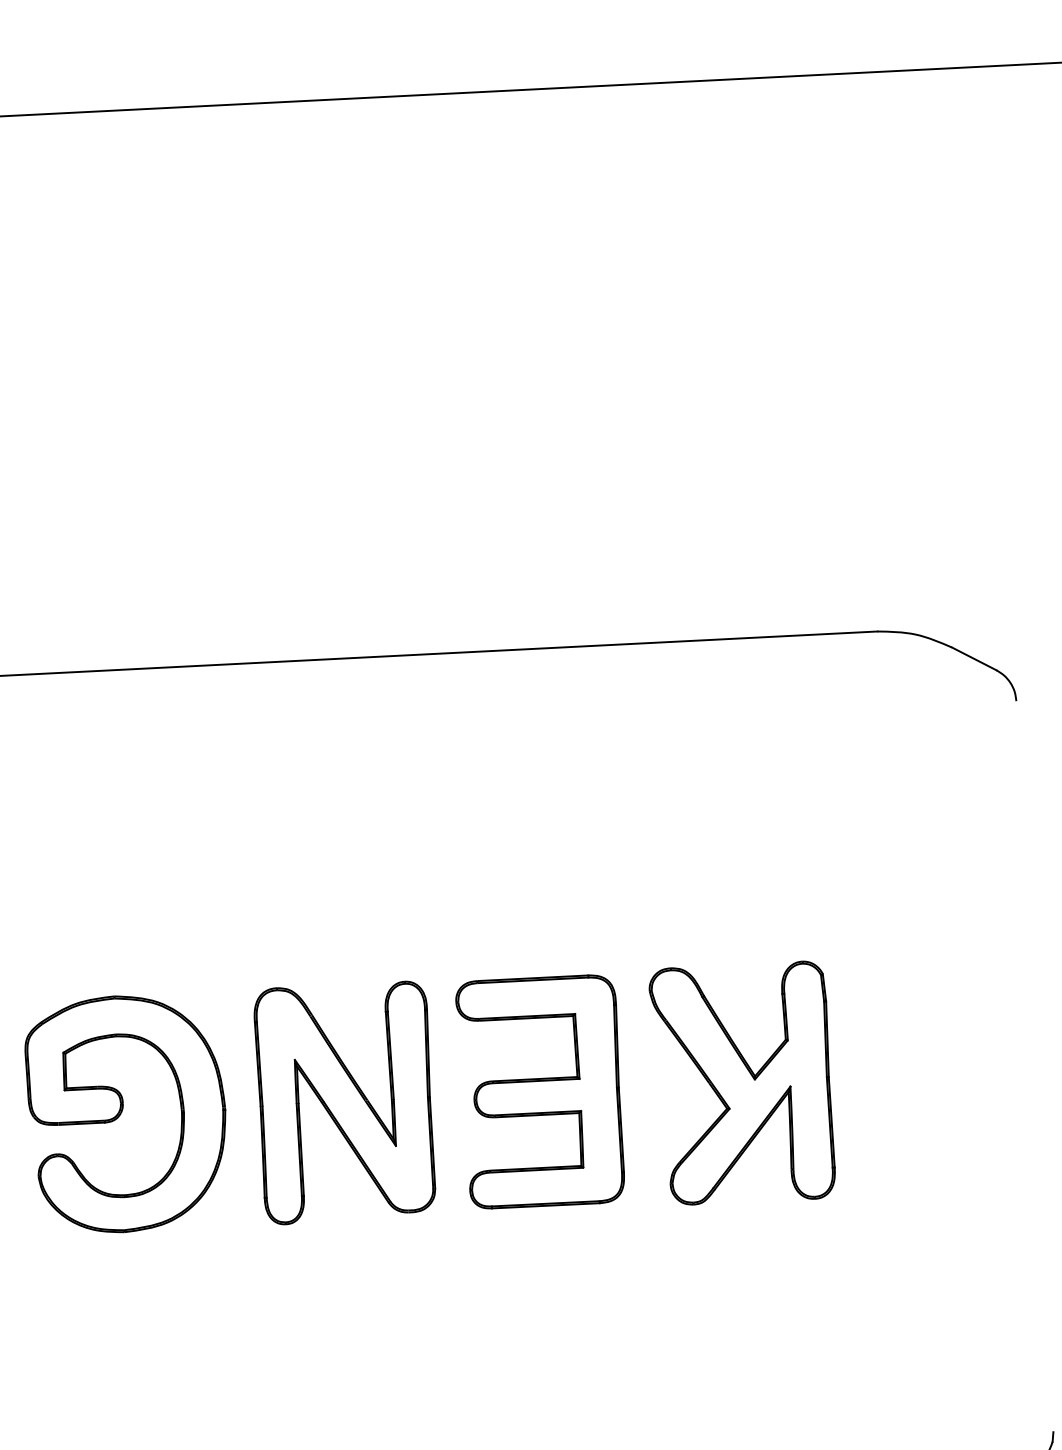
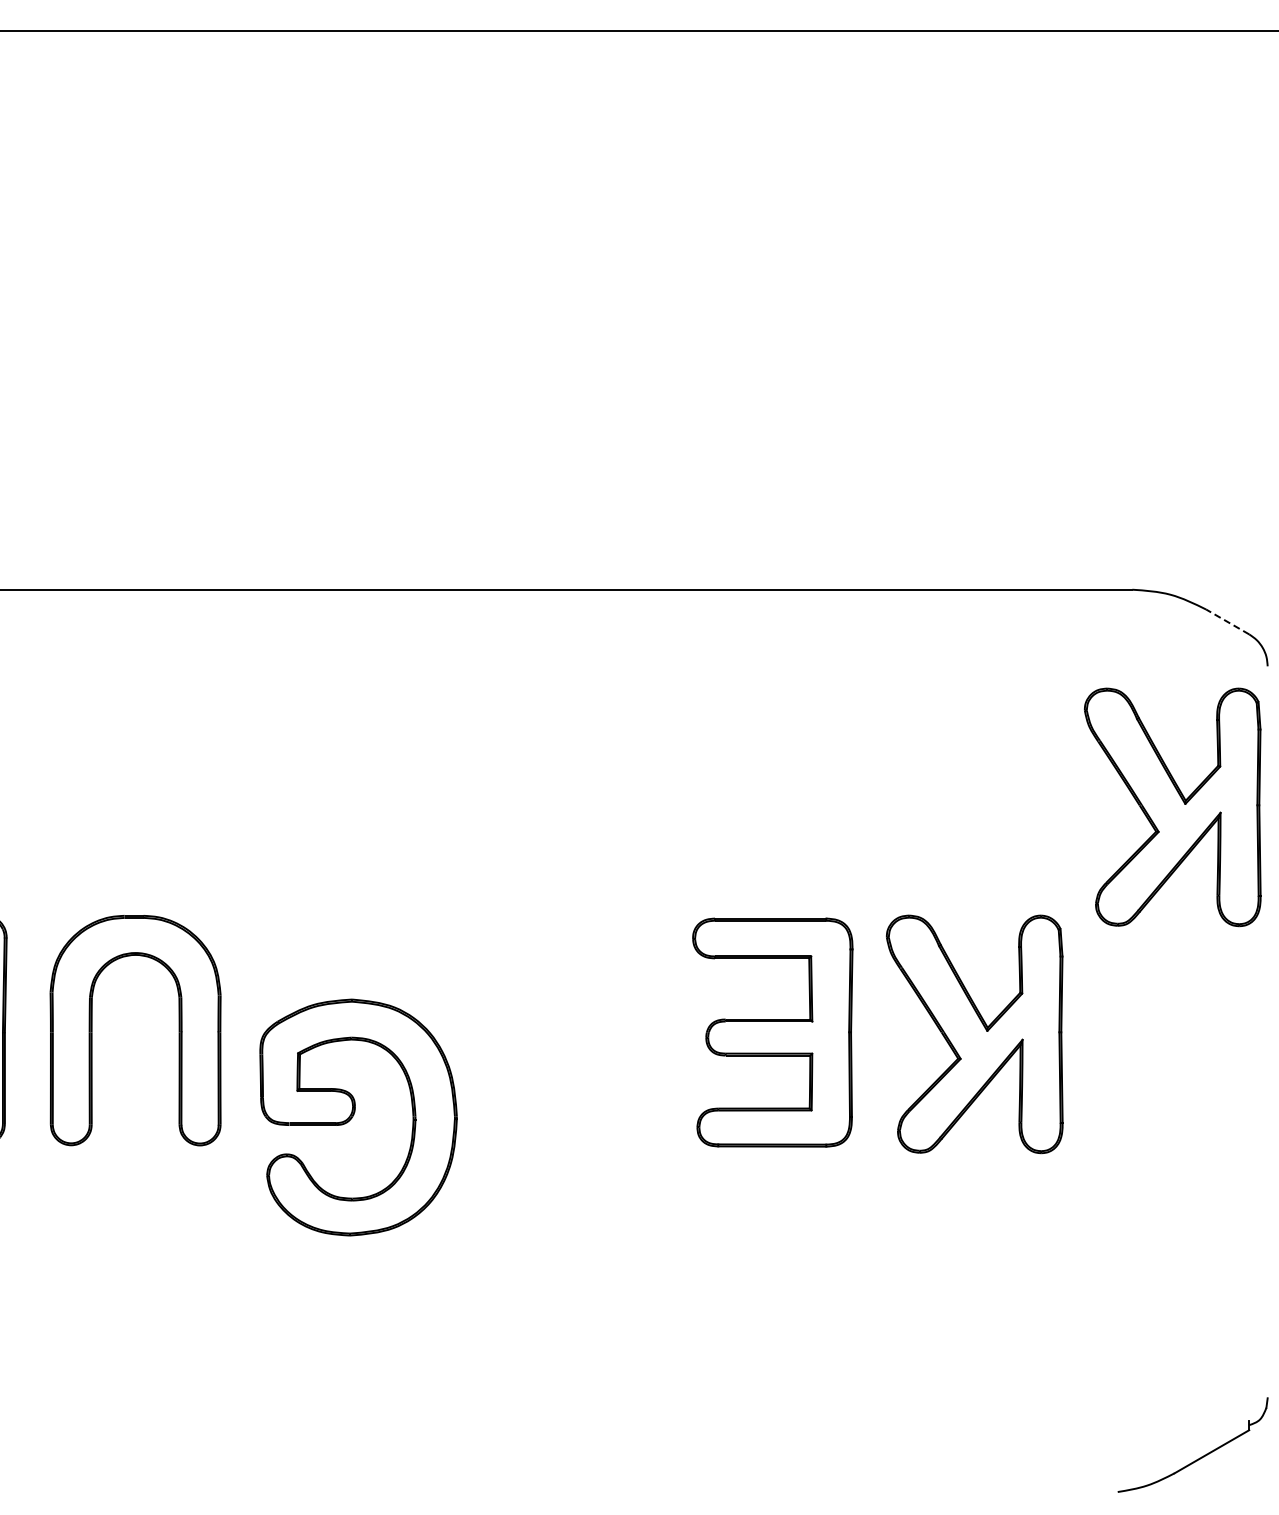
line: (973, 658) -> (1227, 621), solid -> dashed
part: (928, 846) -> (1172, 807), added
part: (345, 1102) -> (577, 1033), removed
part: (126, 1113) -> (358, 1117), moved

